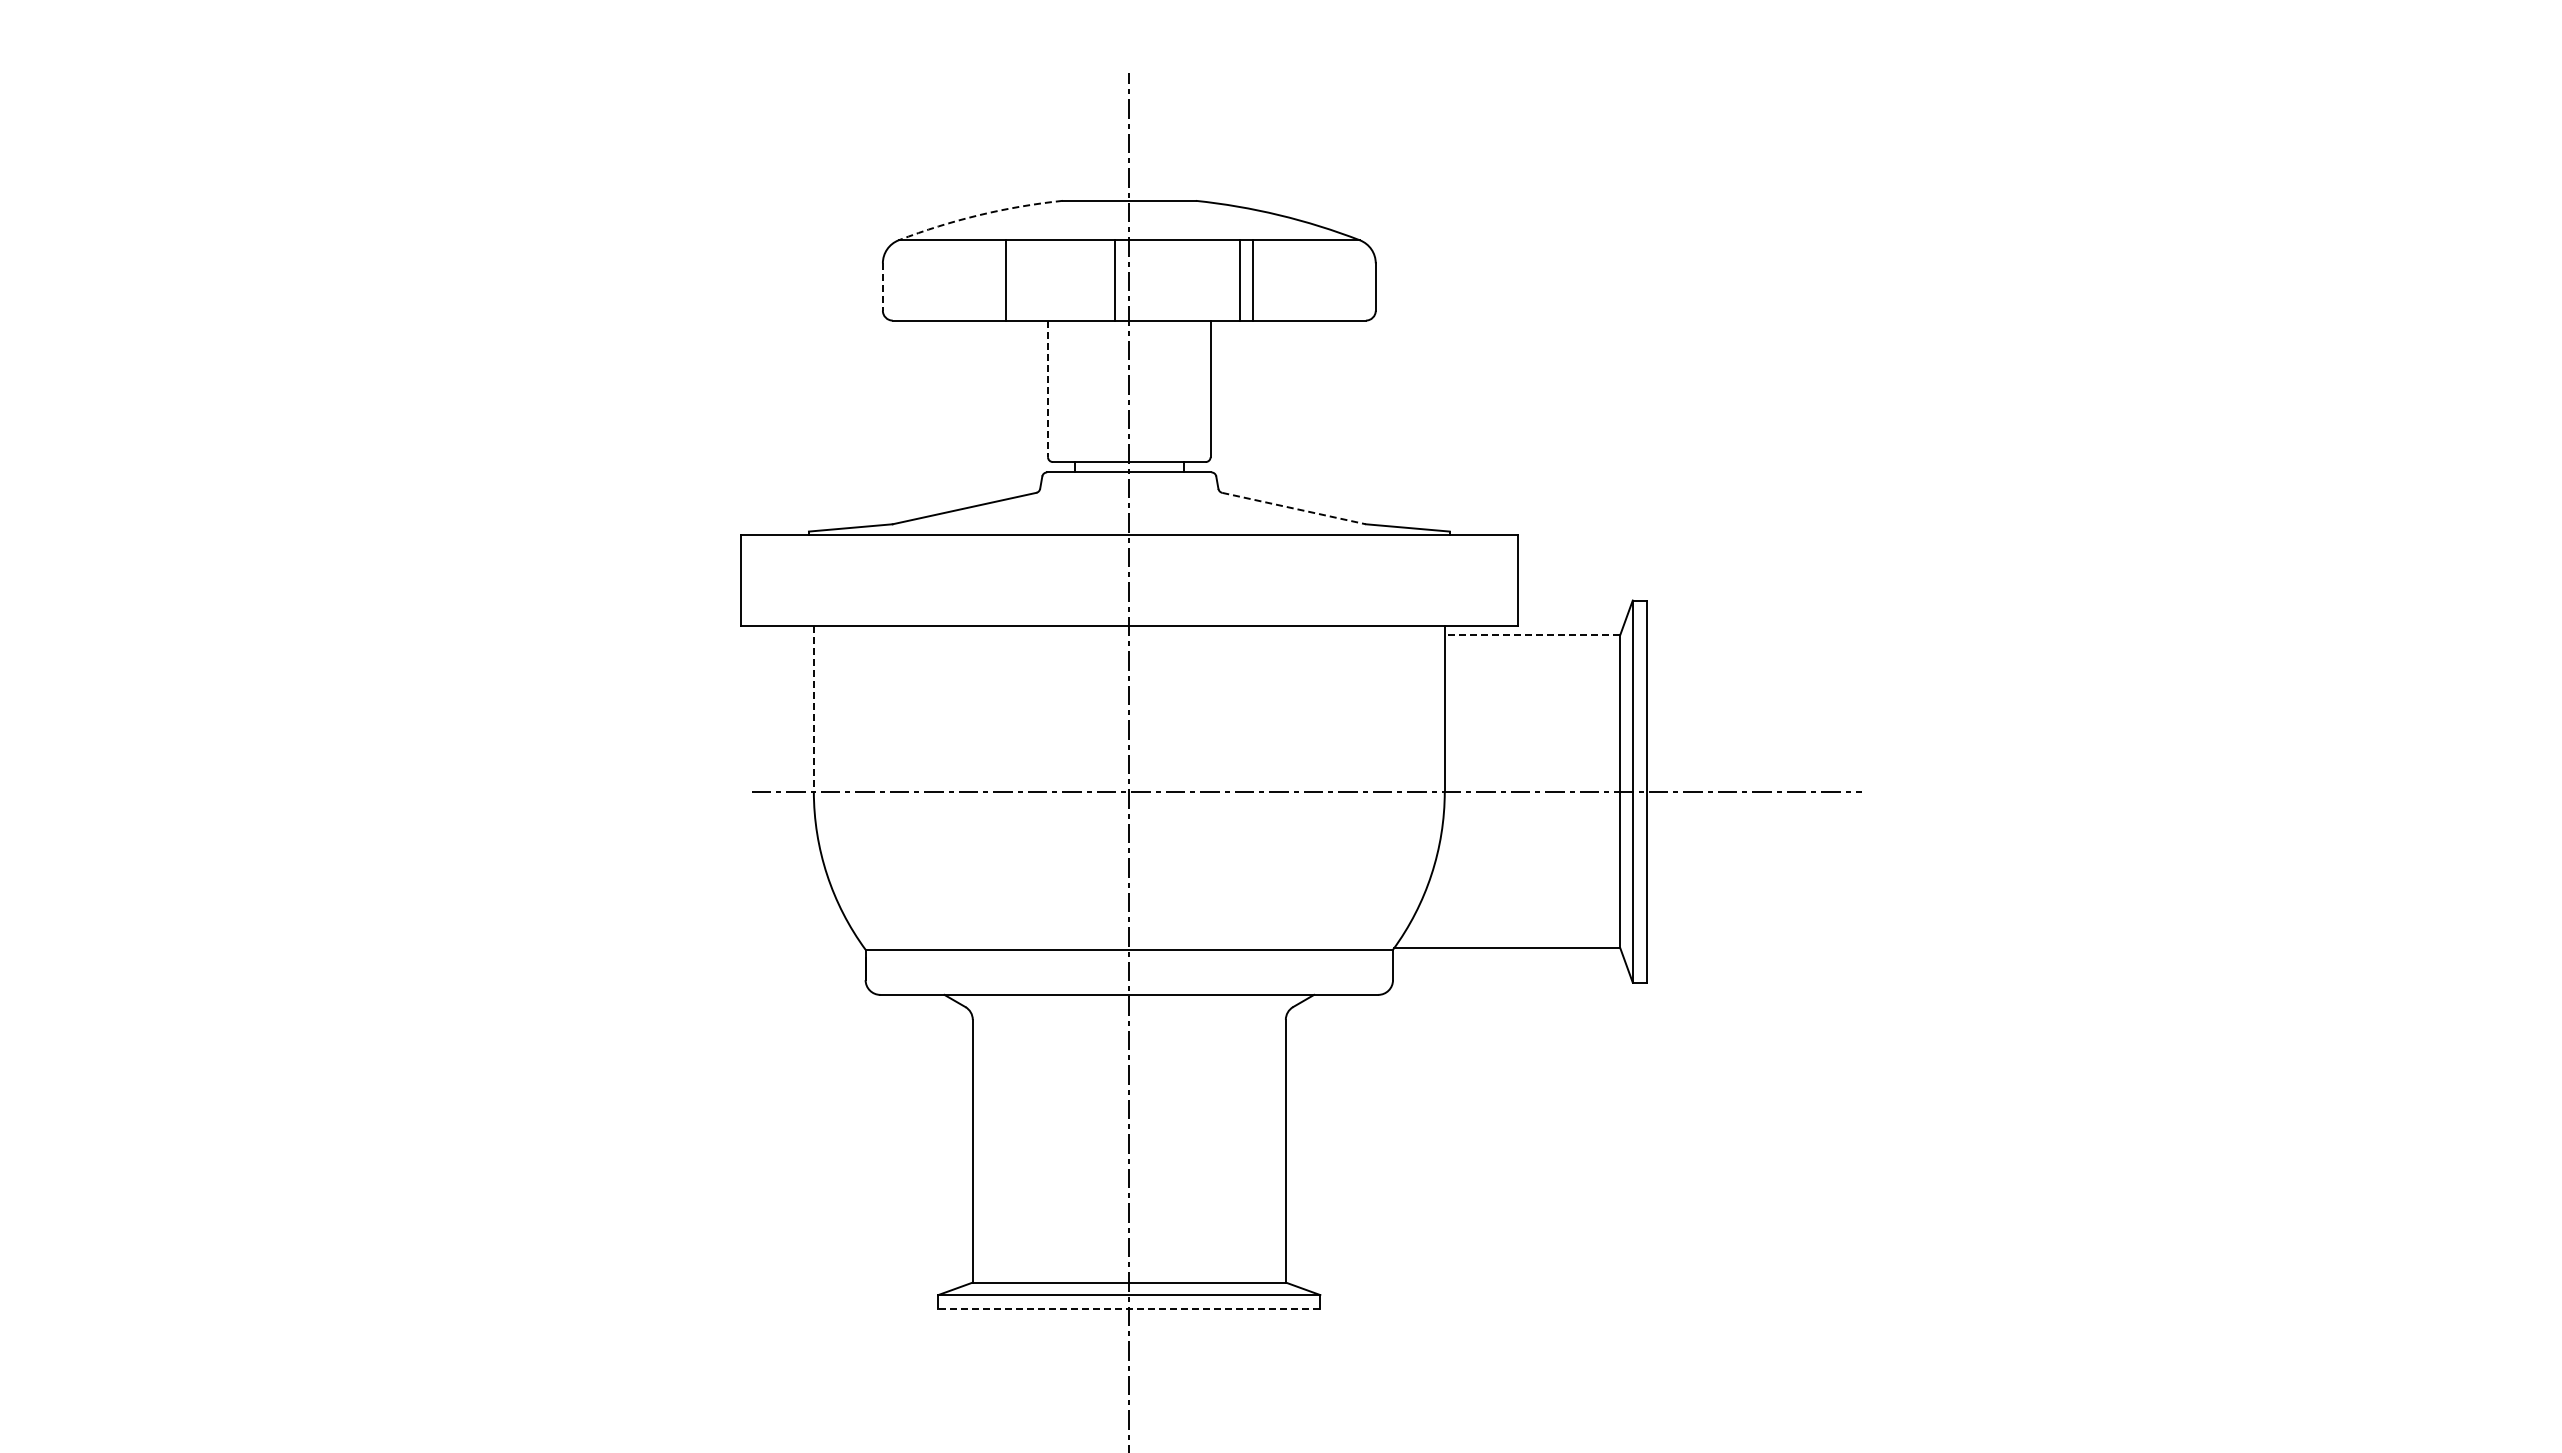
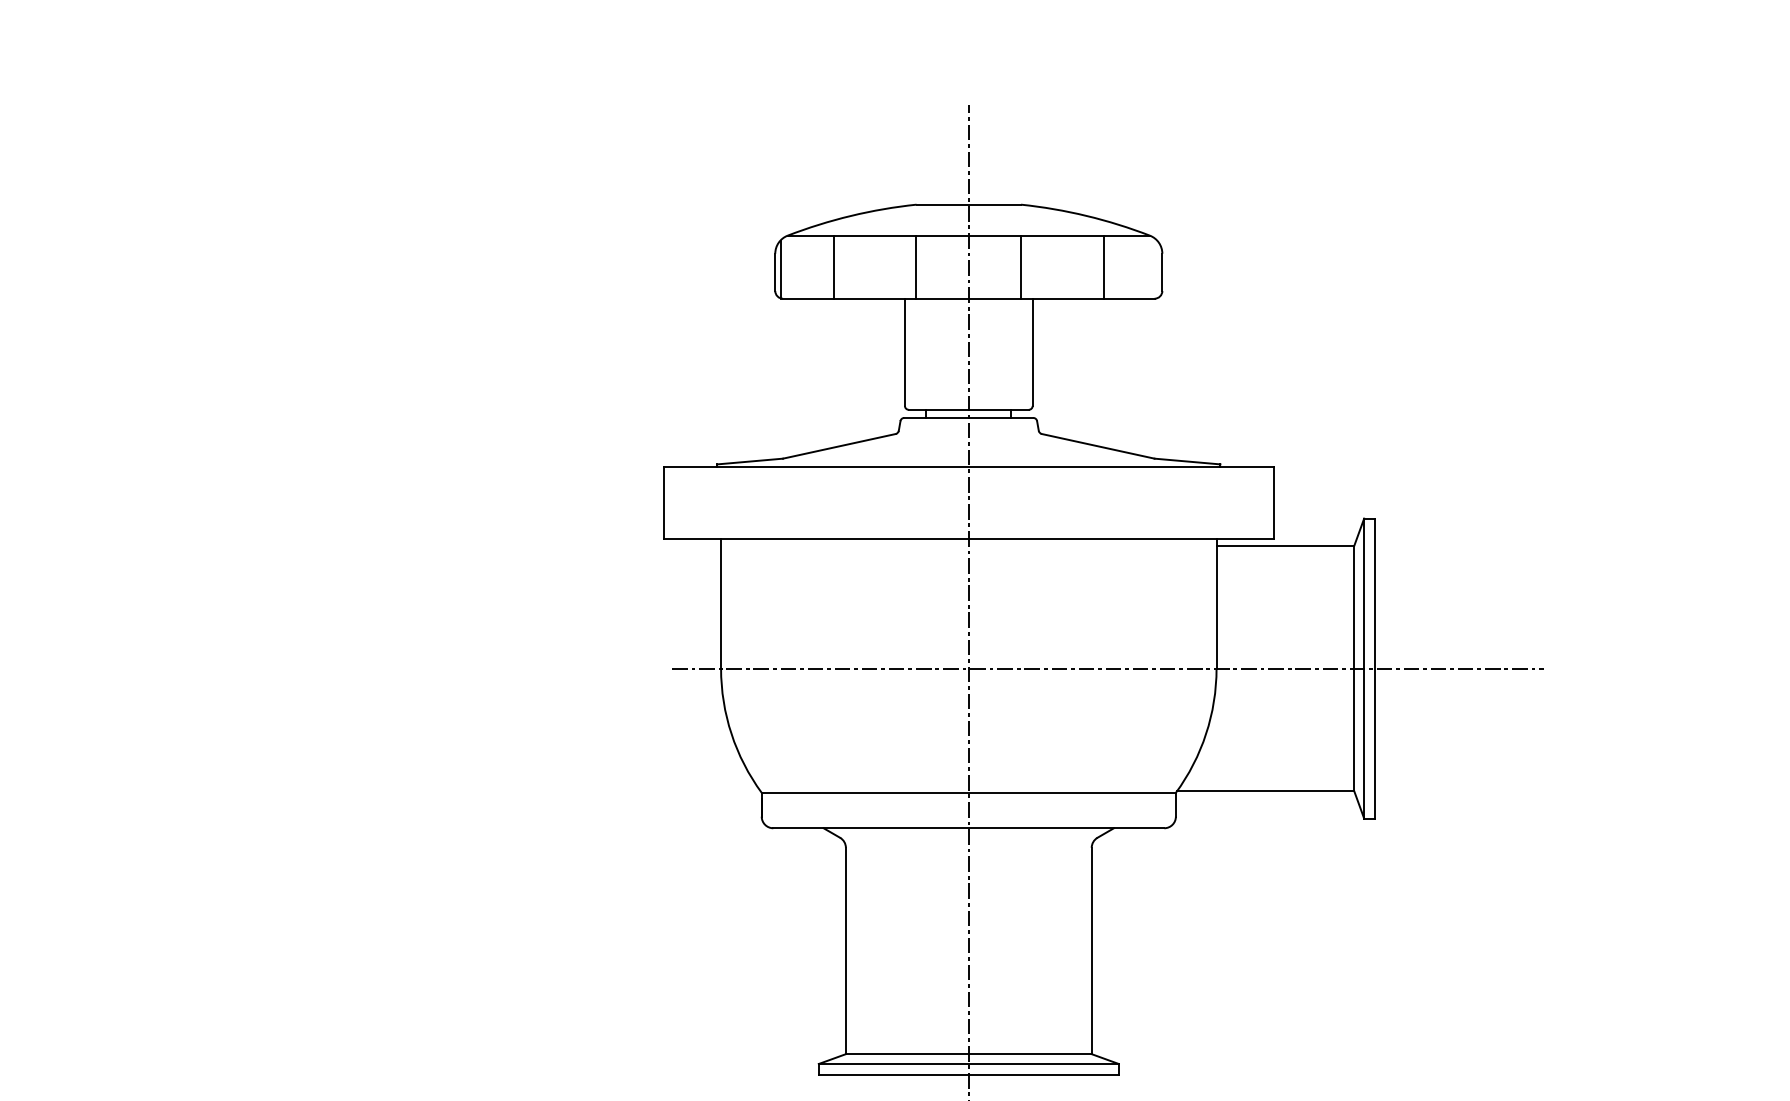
arc: (979, 215) -> (851, 216), dashed -> solid
line: (1006, 280) -> (833, 267), moved
line: (1115, 280) -> (916, 267), moved
line: (1240, 280) -> (1021, 267), moved
line: (1253, 280) -> (1104, 267), moved
line: (890, 283) -> (781, 269), added
line: (882, 287) -> (774, 272), dashed -> solid
line: (1047, 389) -> (904, 352), dashed -> solid
line: (1294, 508) -> (1098, 446), dashed -> solid
line: (1532, 635) -> (1285, 546), dashed -> solid
line: (813, 709) -> (720, 604), dashed -> solid
line: (1128, 1309) -> (968, 1075), dashed -> solid

